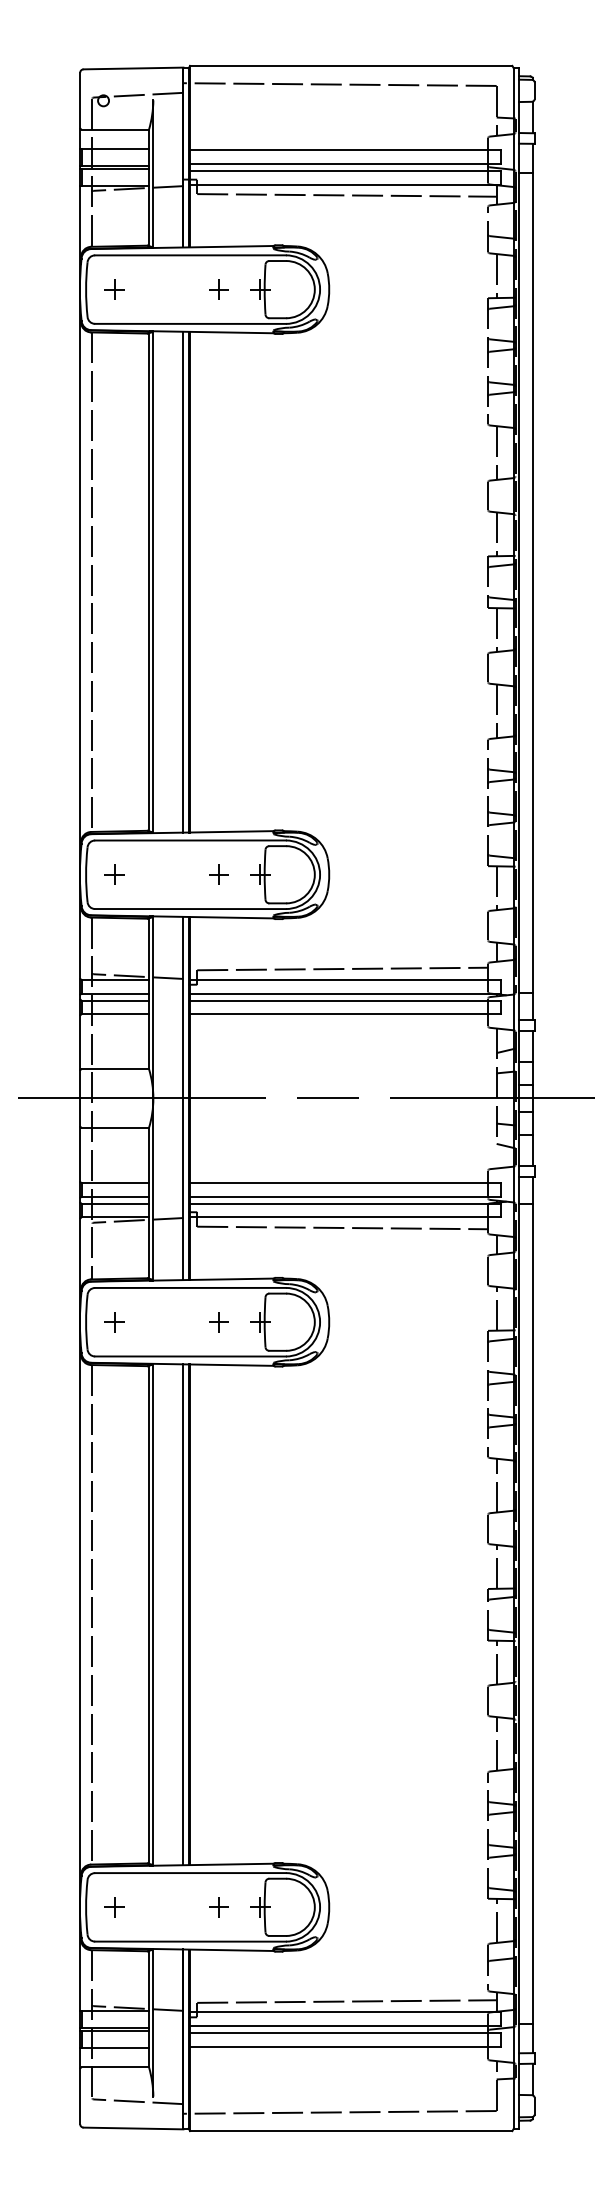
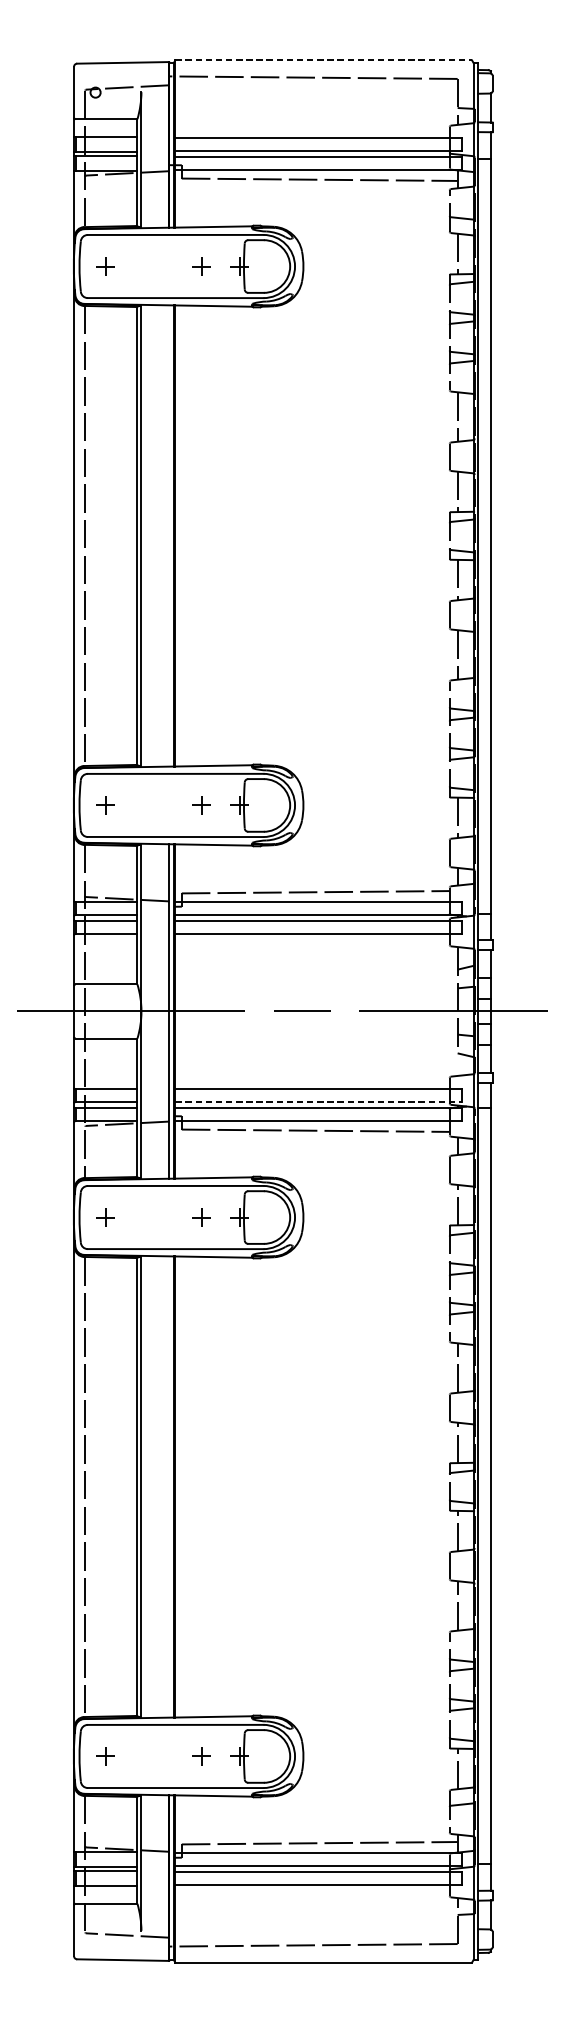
line: (351, 65) -> (323, 60), solid -> dashed
line: (183, 581) -> (169, 535), removed
line: (345, 1196) -> (318, 1101), solid -> dashed
line: (183, 1614) -> (169, 1486), removed

